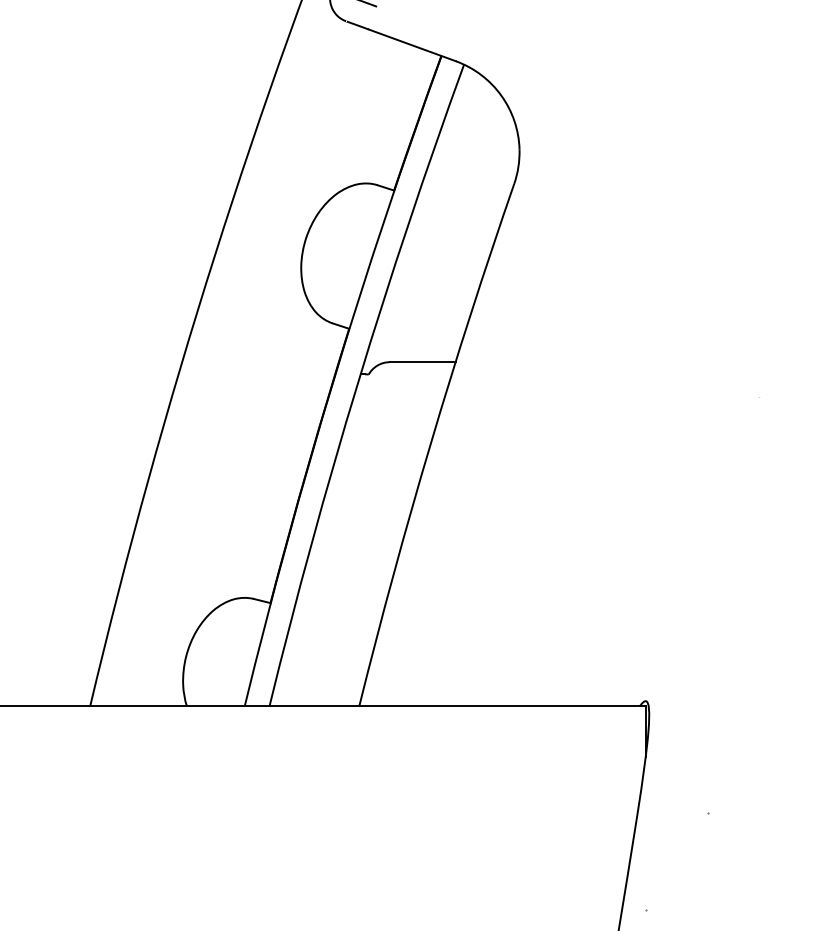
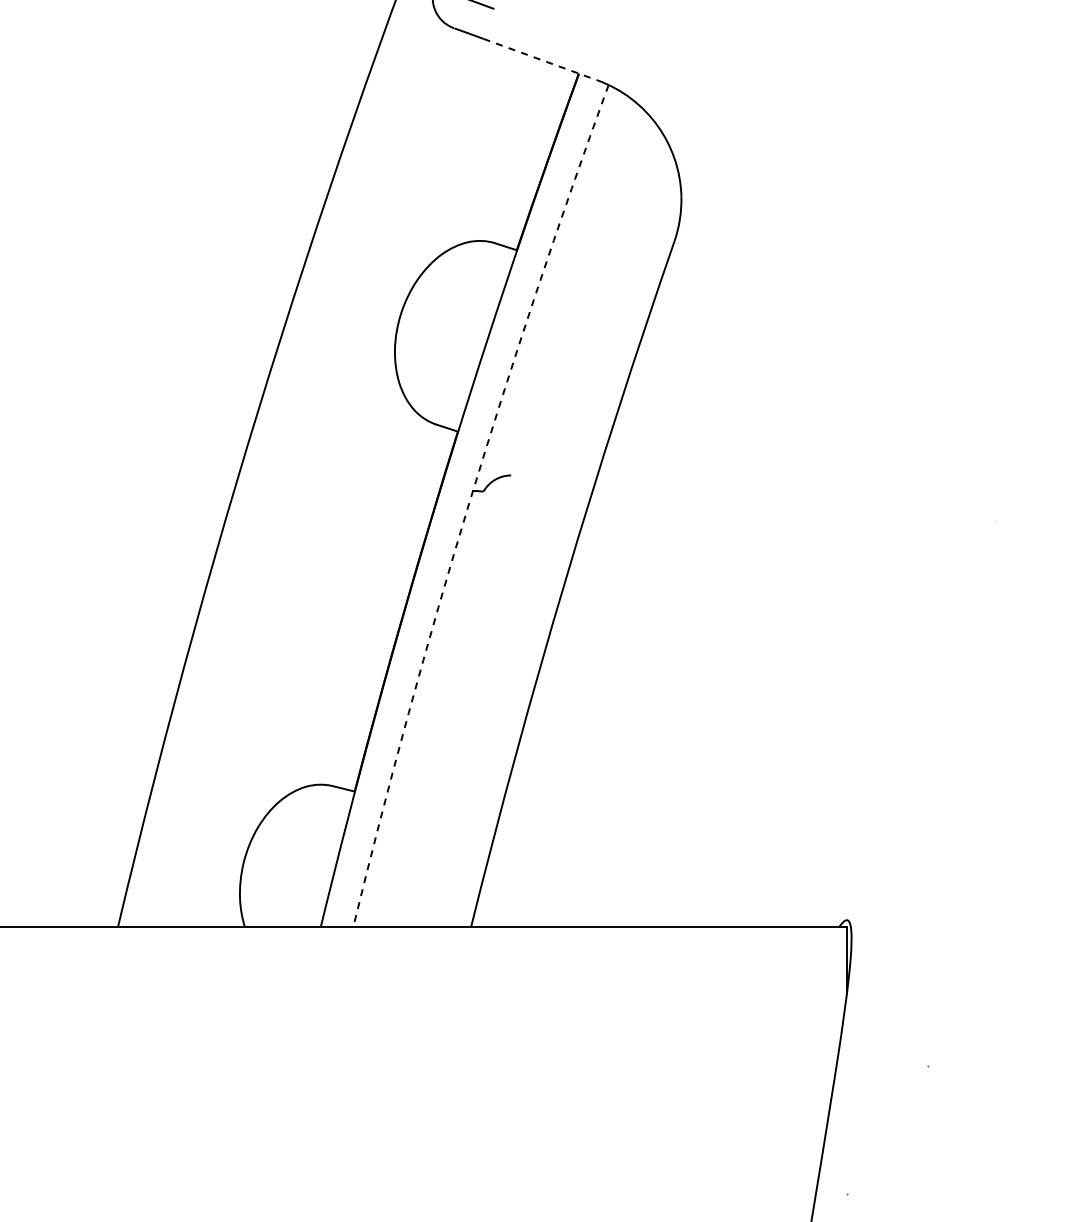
line: (412, 45) -> (540, 59), solid -> dashed
line: (422, 362) -> (554, 475), removed
arc: (358, 382) -> (469, 502), solid -> dashed

